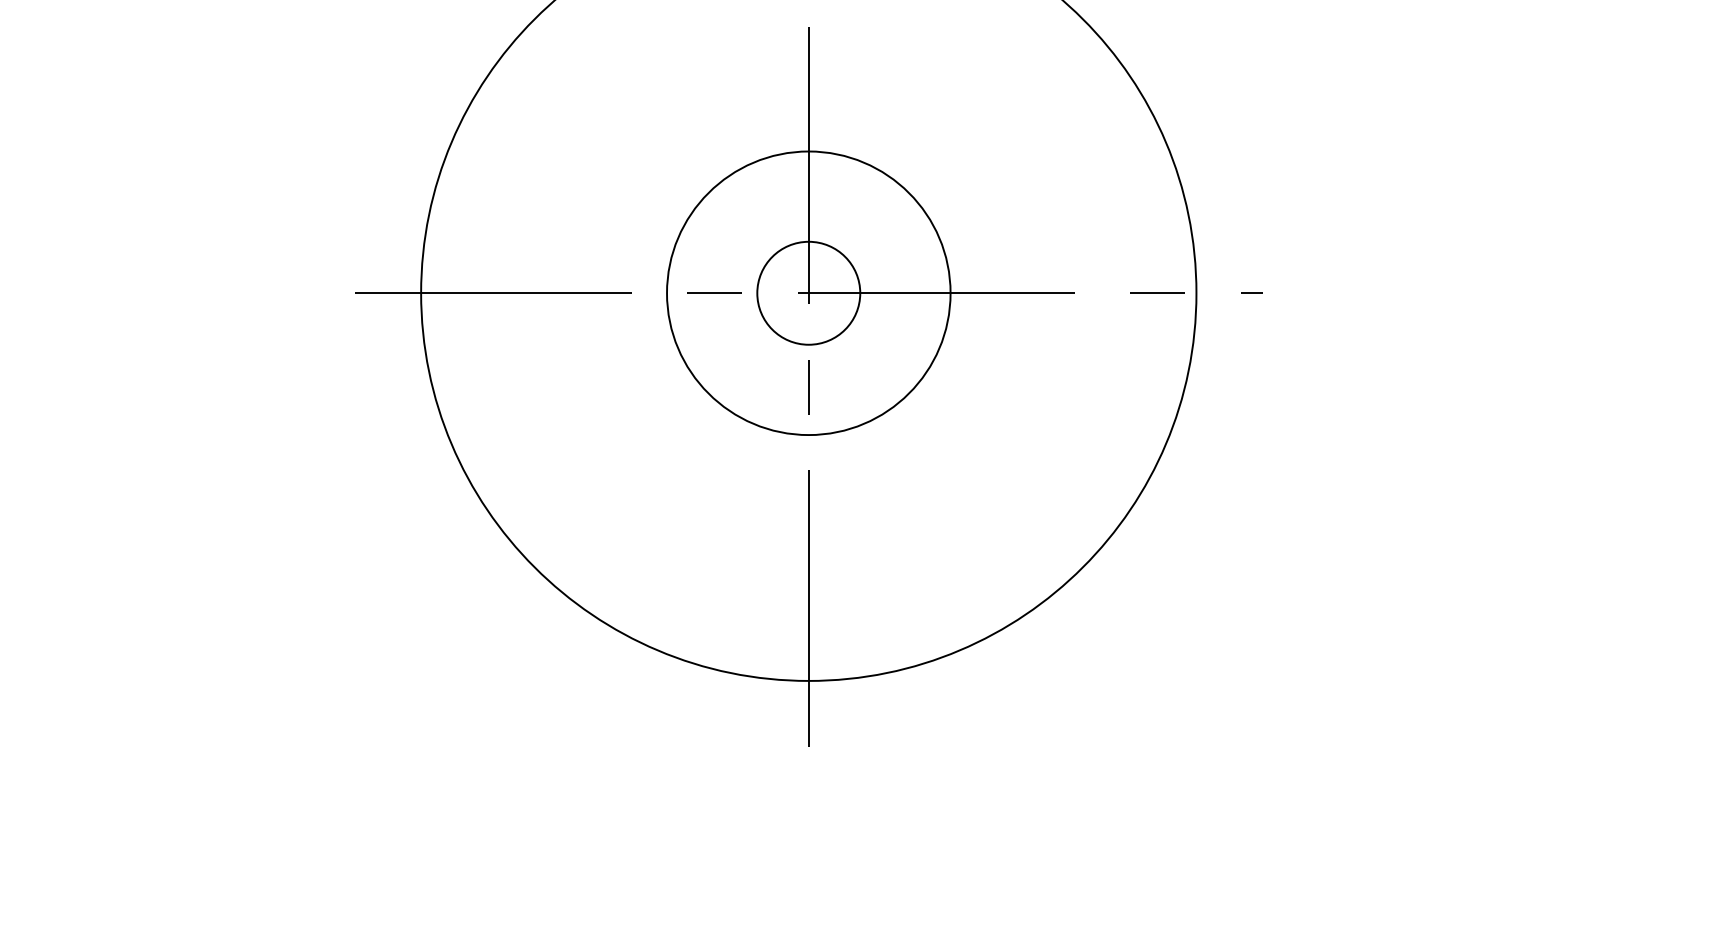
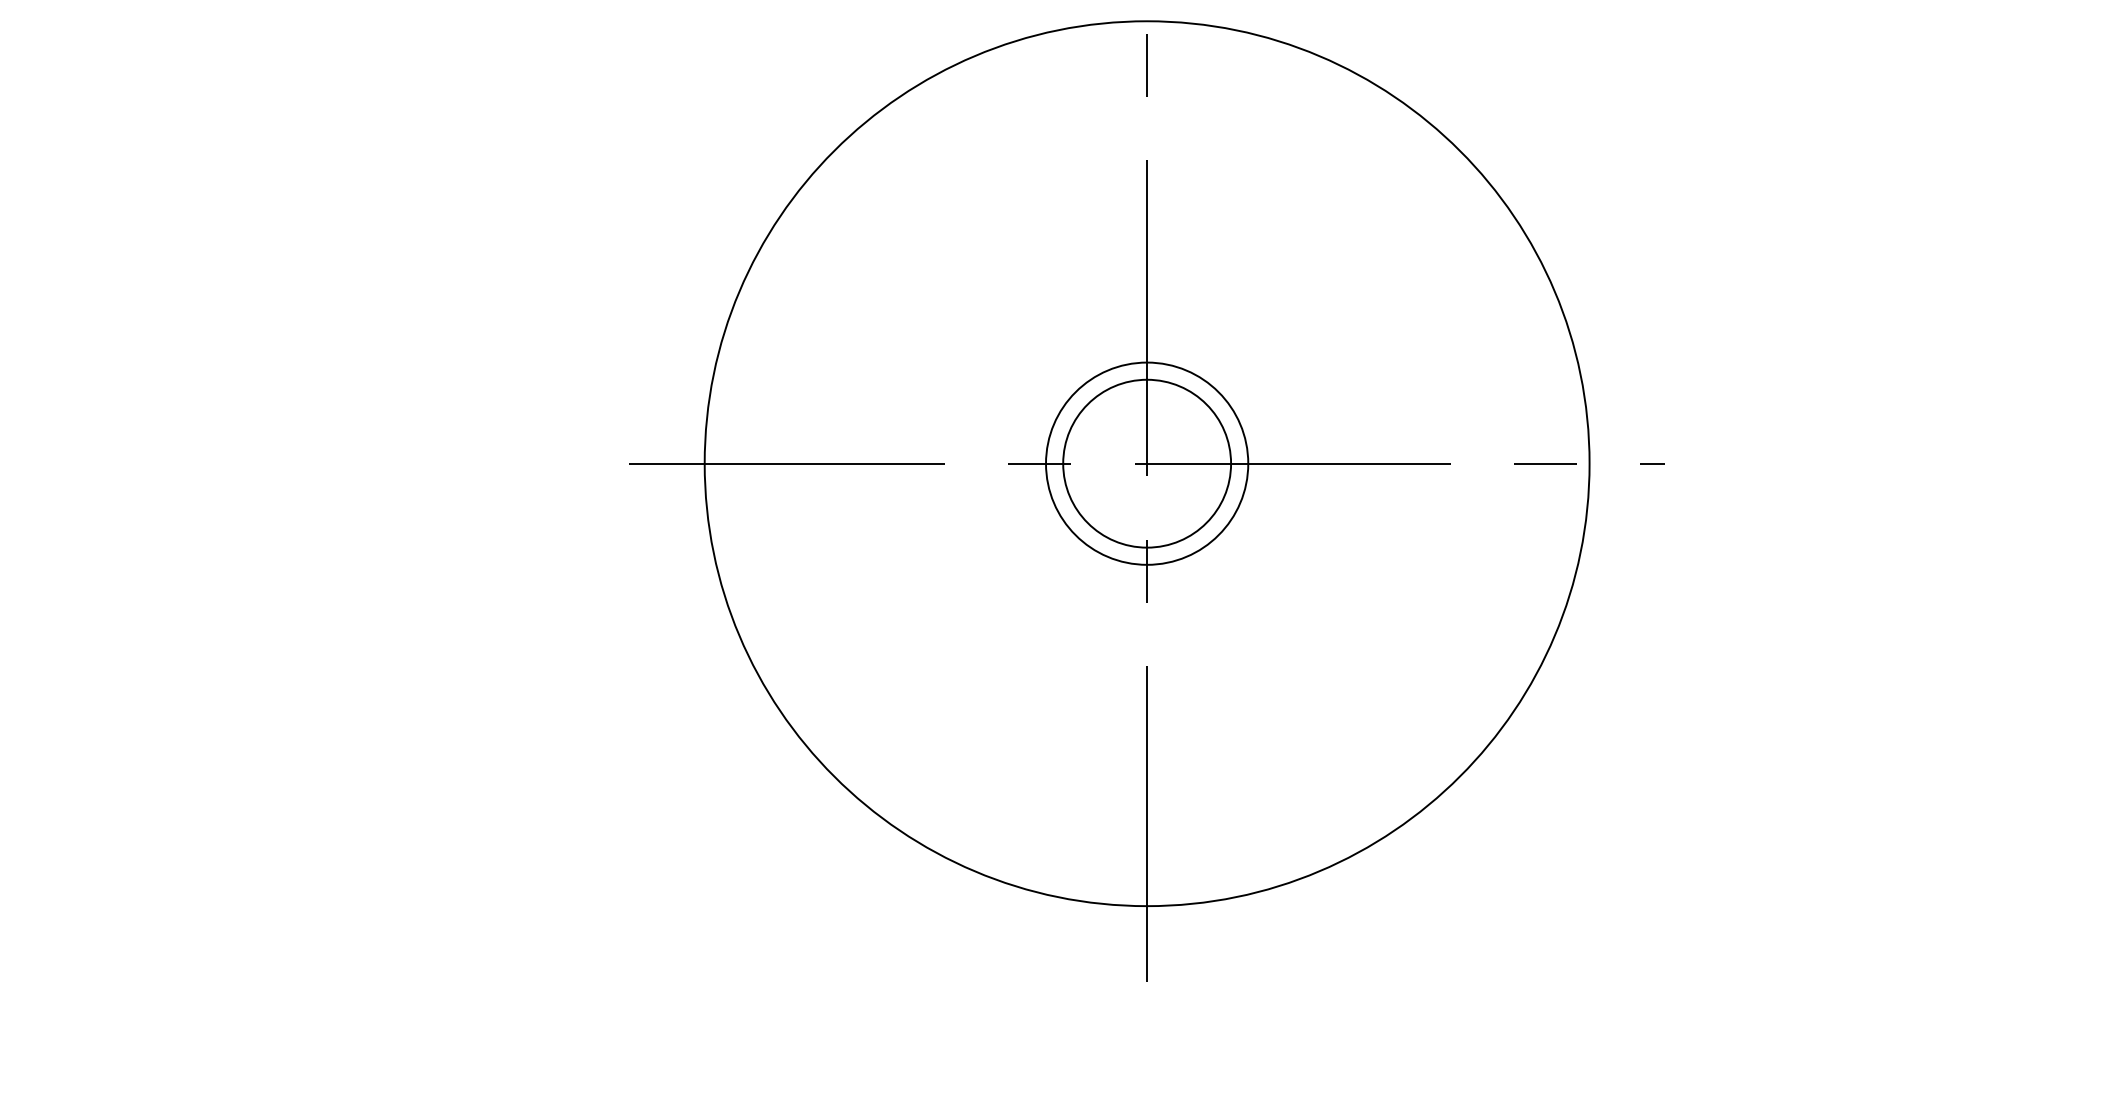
circle: (809, 293) -> (1147, 463), size x0.62
circle: (809, 293) -> (1147, 463), size x1.43

